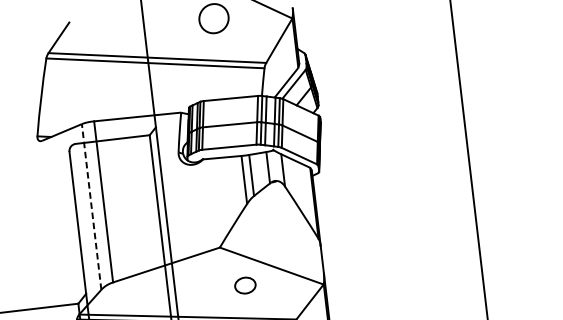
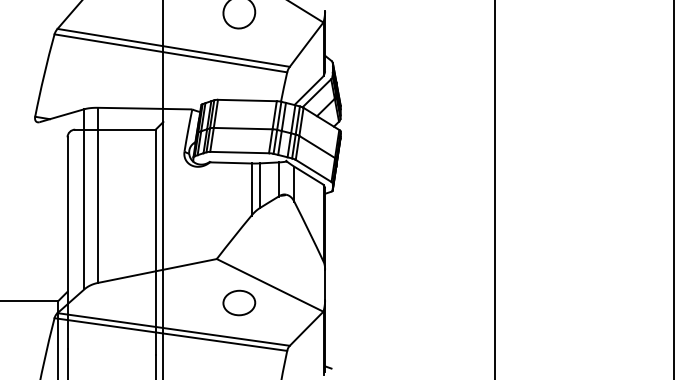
line: (91, 206) -> (84, 198), dashed -> solid
part: (245, 285) -> (239, 302), size x1.43

